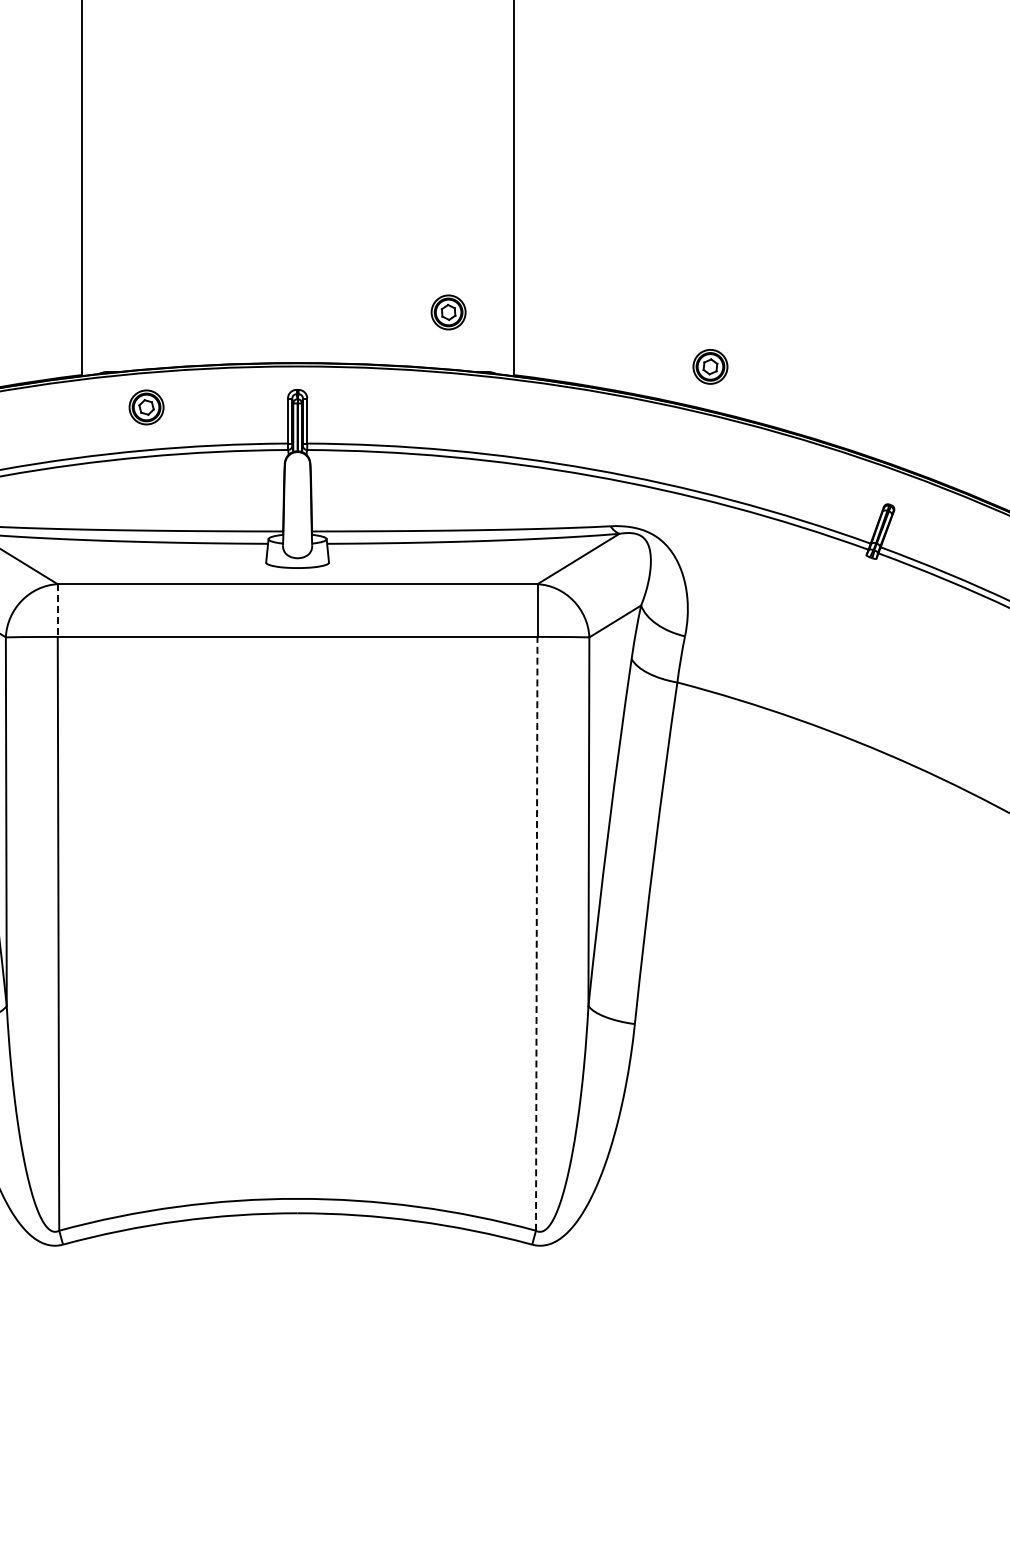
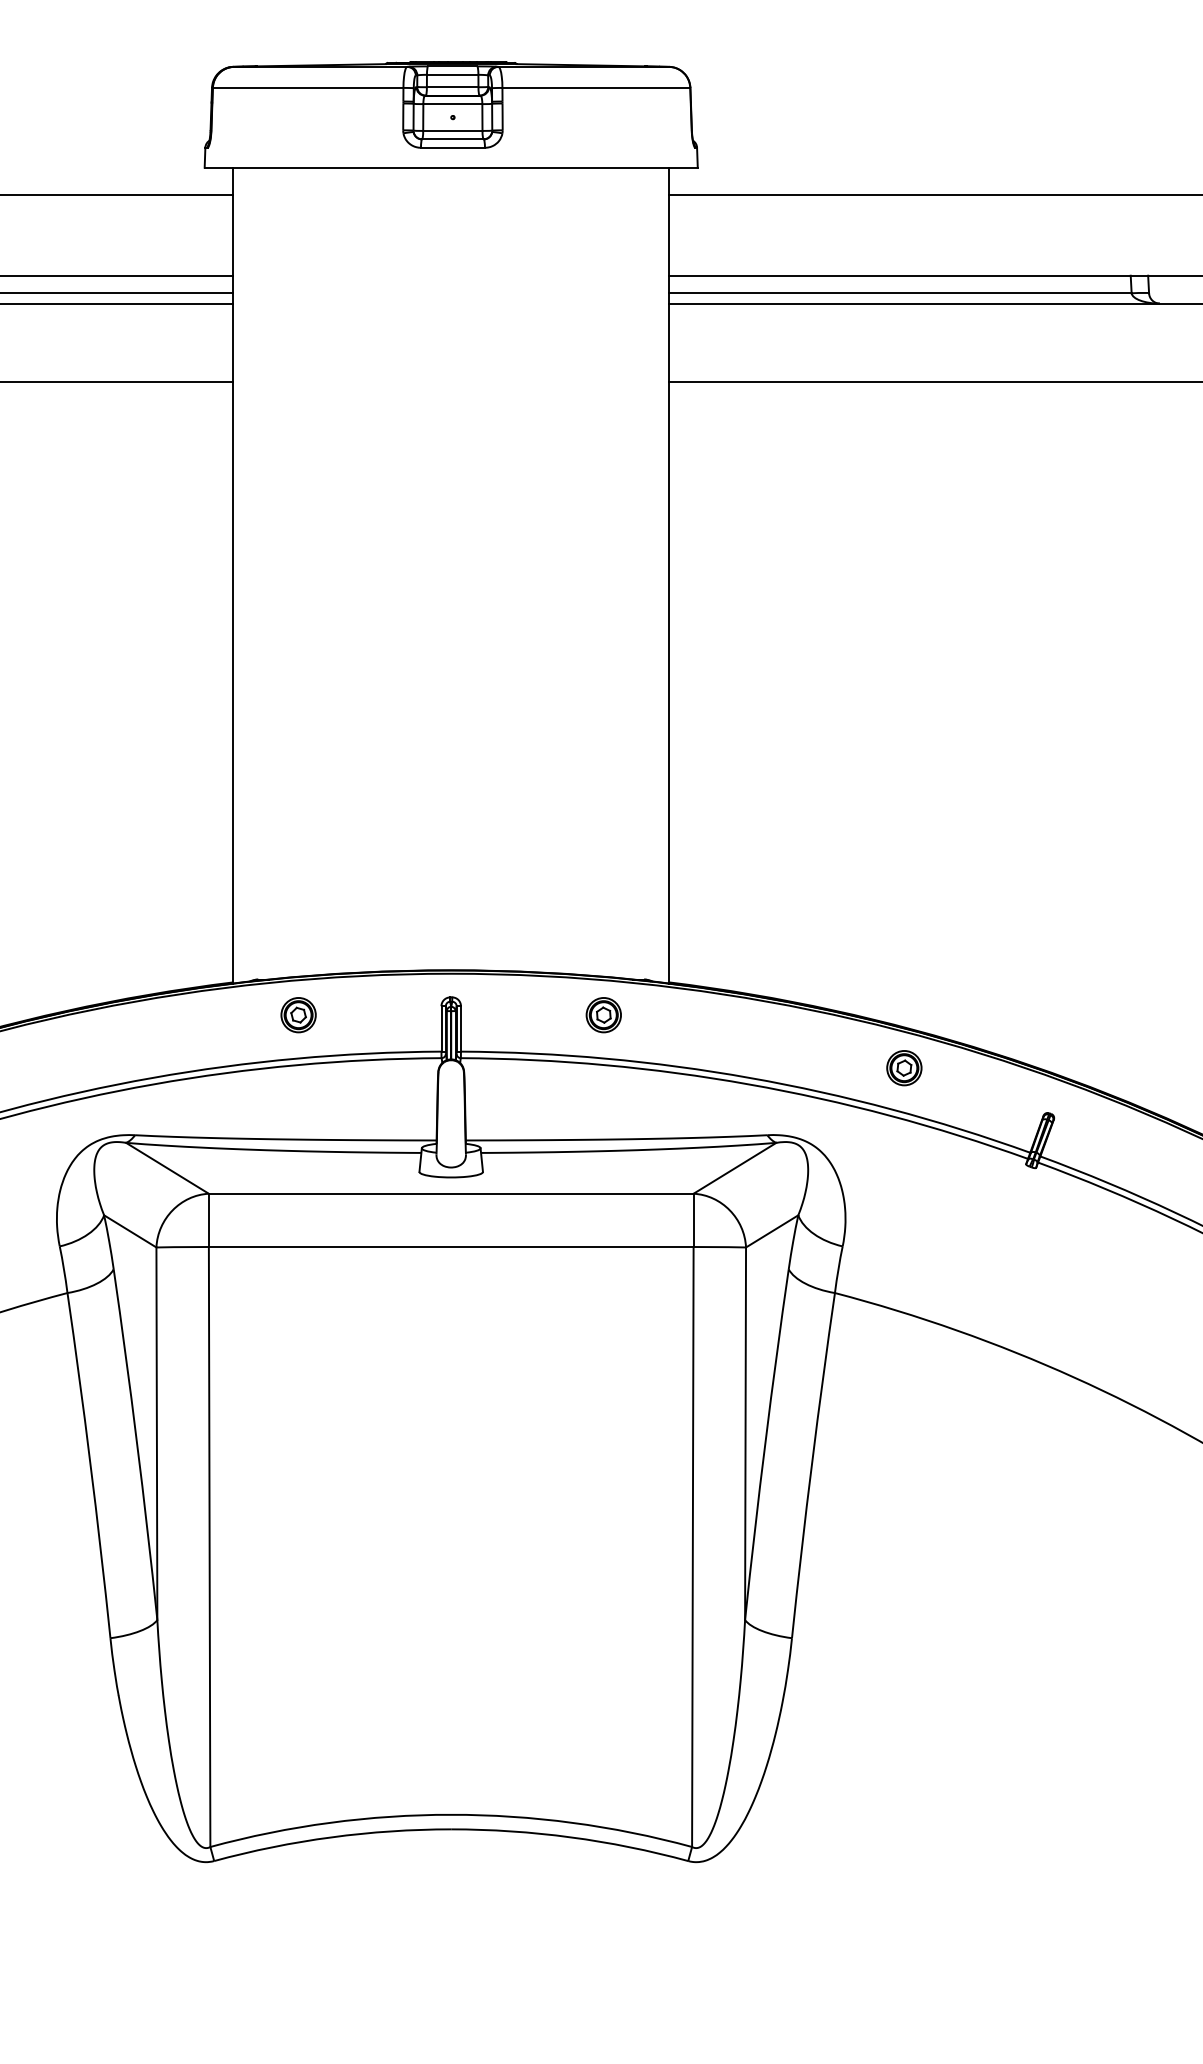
part: (448, 312) -> (603, 1015), moved
part: (710, 367) -> (904, 1068), moved
line: (57, 610) -> (208, 1220), dashed -> solid
line: (536, 933) -> (692, 1546), dashed -> solid

